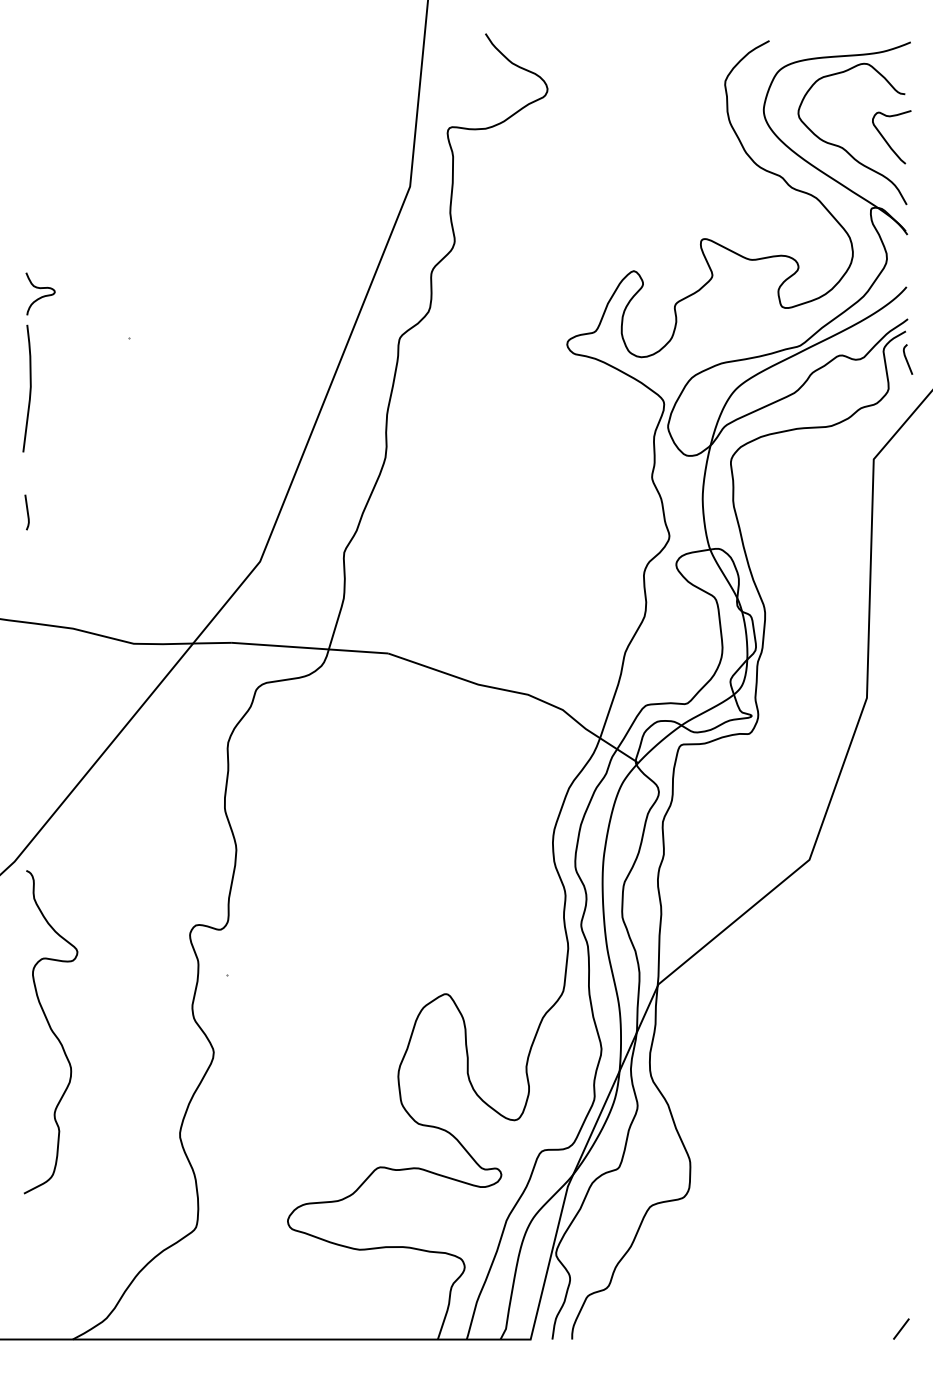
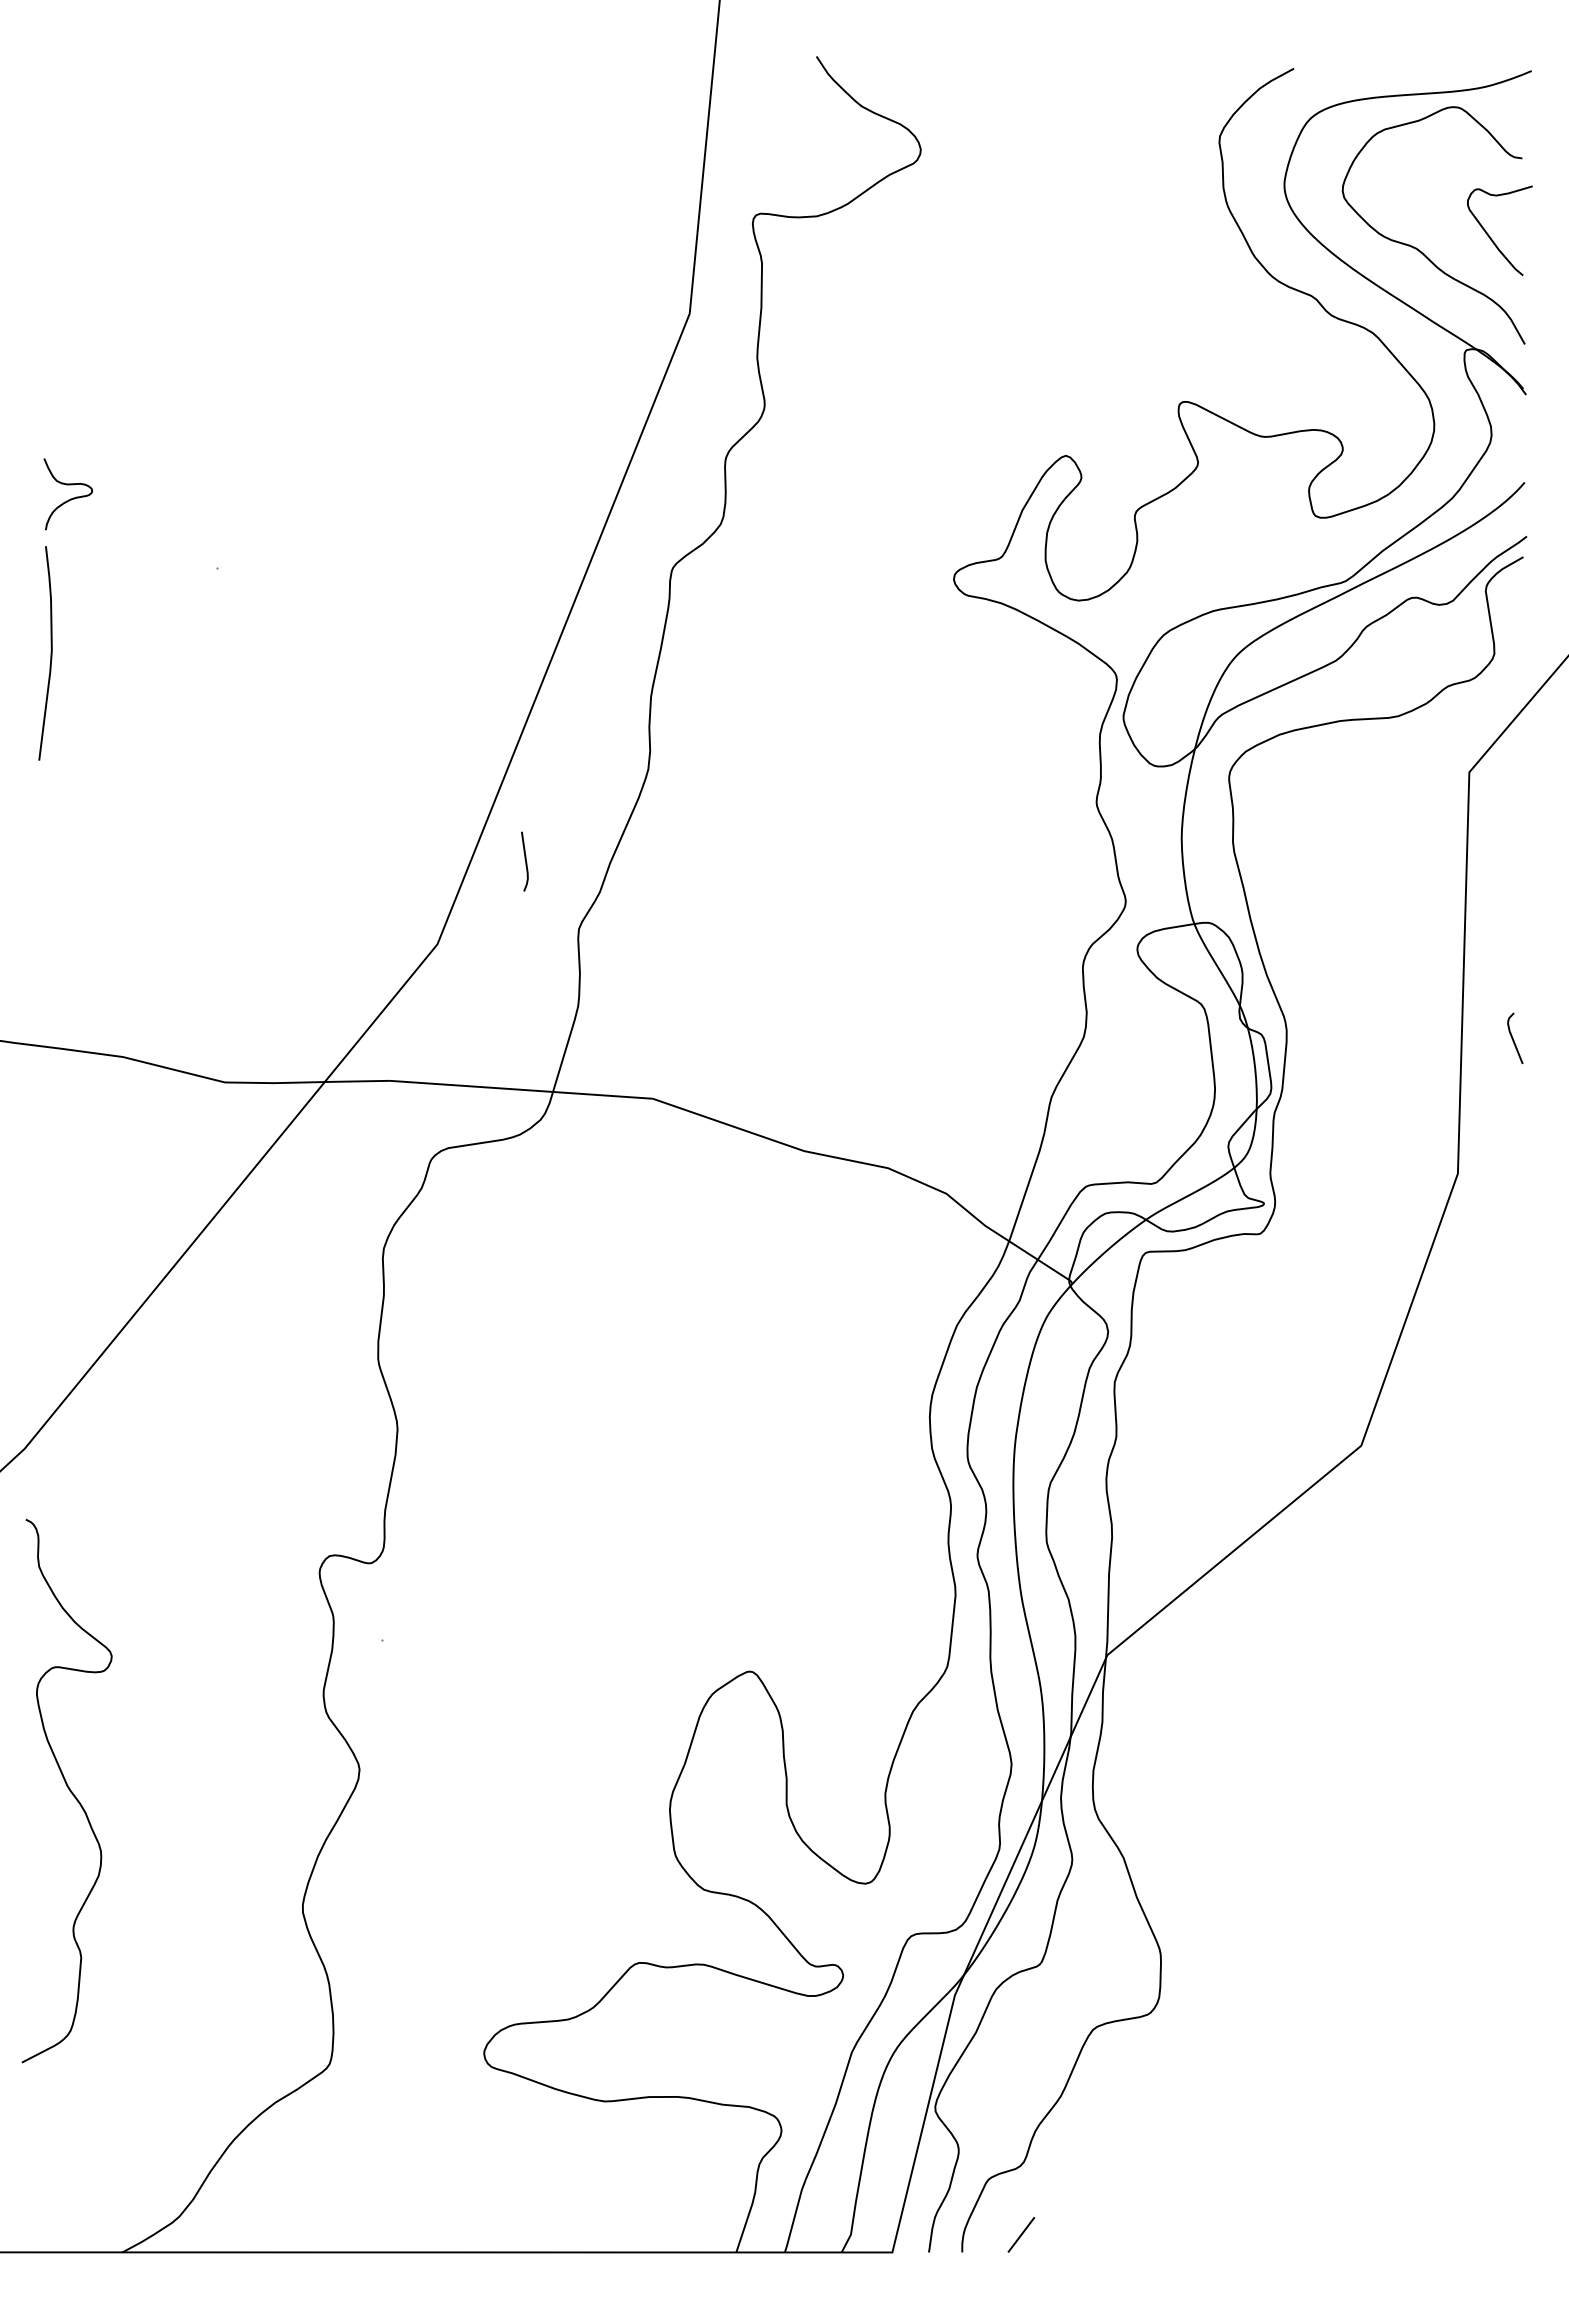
curve: (907, 359) -> (1514, 1038), moved
line: (26, 512) -> (523, 861), moved
curve: (51, 1031) -> (68, 1789), moved
line: (901, 1328) -> (1021, 2233), moved

